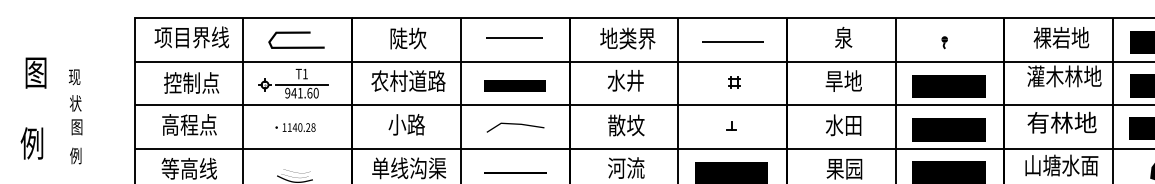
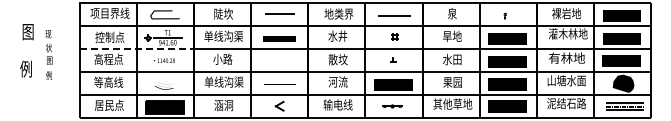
text: (407, 79) -> (223, 35), 农村道路 -> 单线沟渠
line: (244, 106) -> (137, 49), solid -> dashed
line: (514, 125) -> (279, 59), removed

